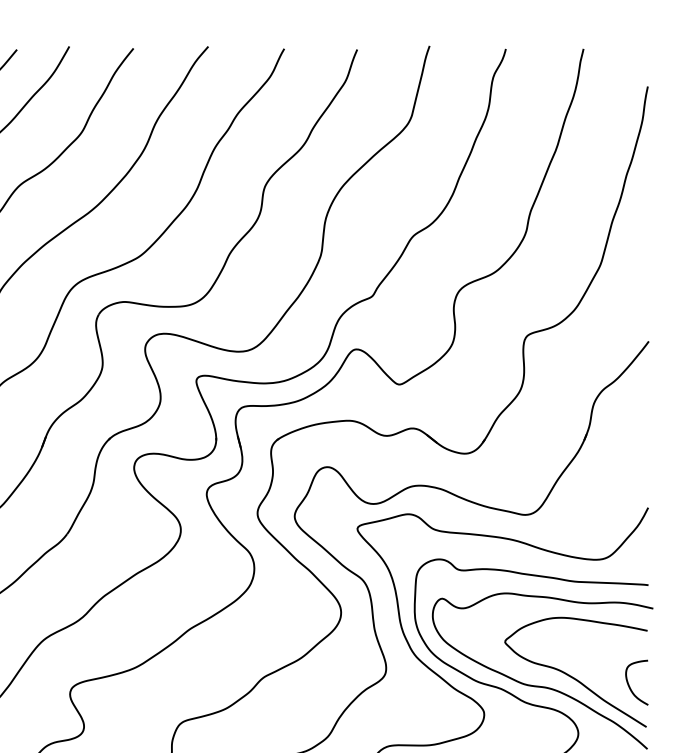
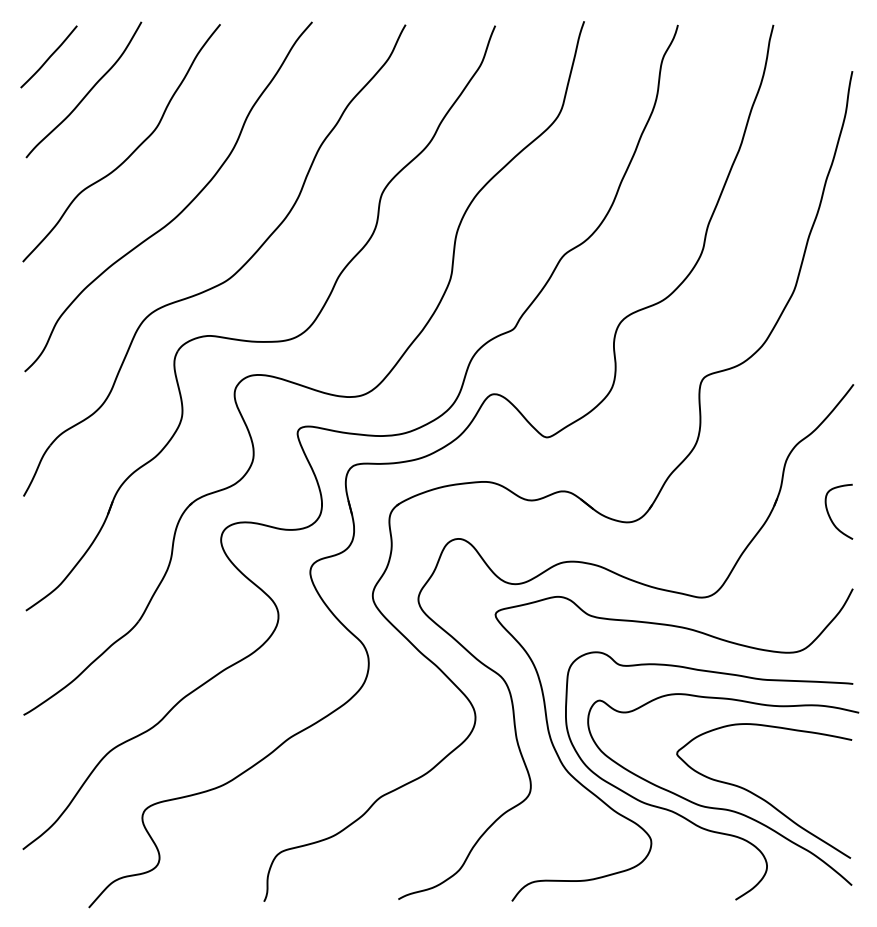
curve: (629, 684) -> (829, 513), moved

